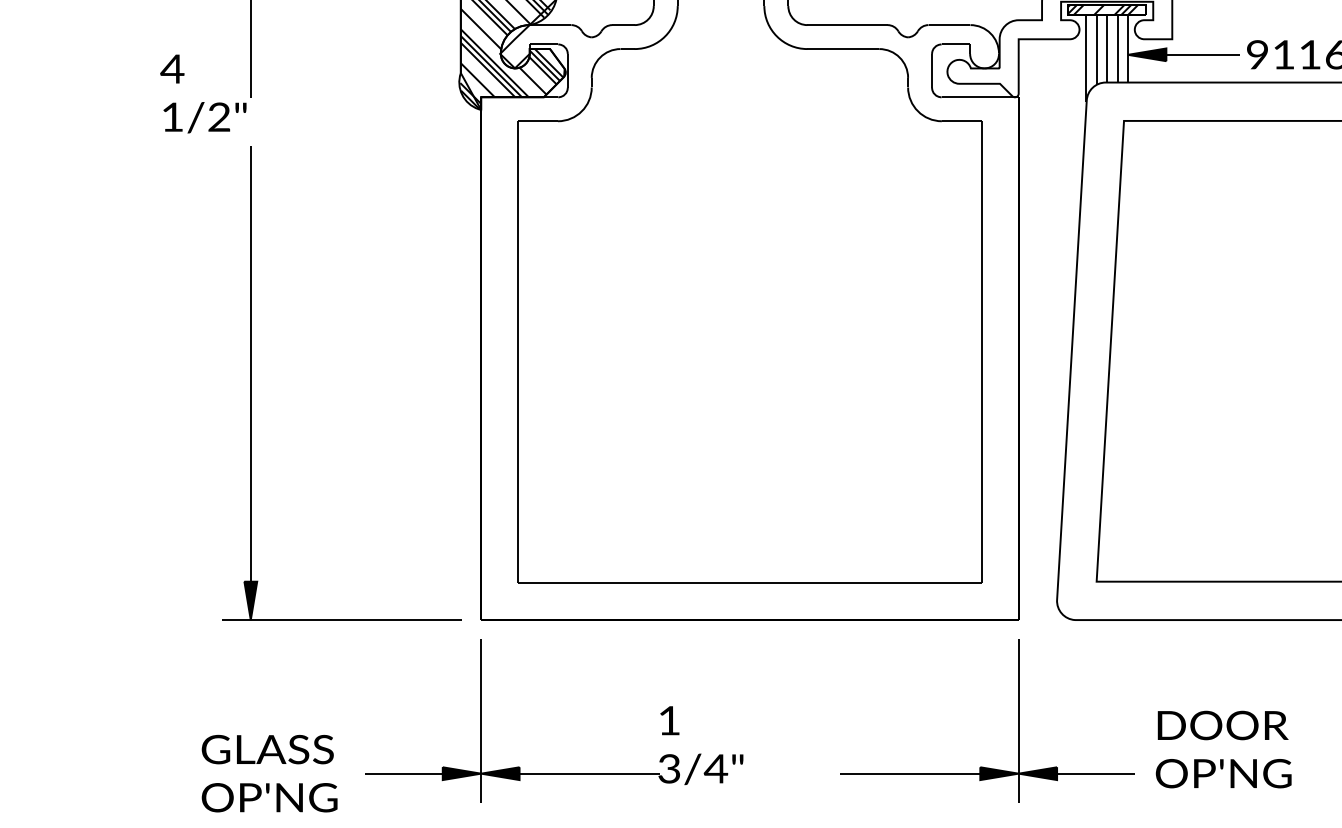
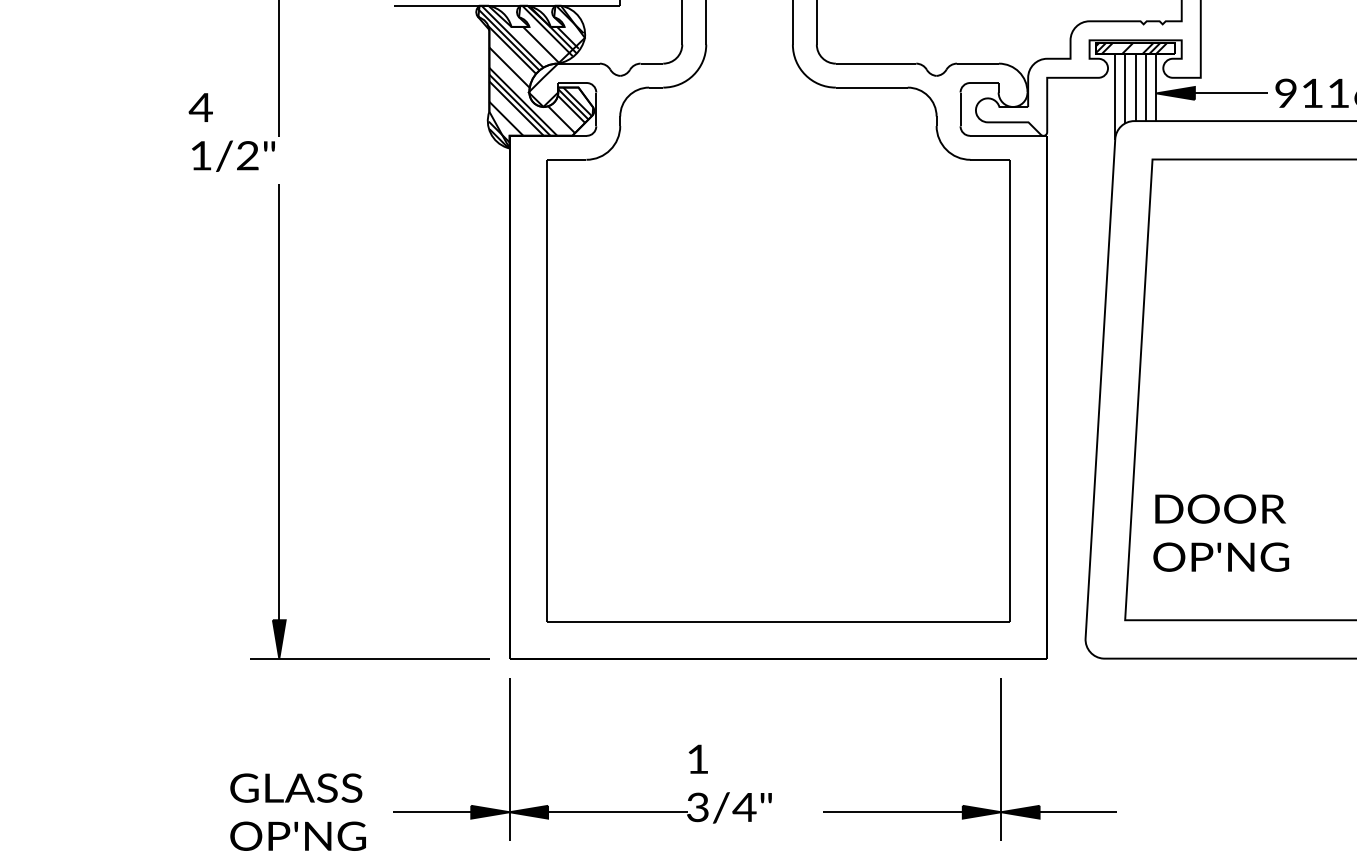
part: (1018, 720) -> (1000, 759), moved
text: (1224, 748) -> (1221, 532), moved

